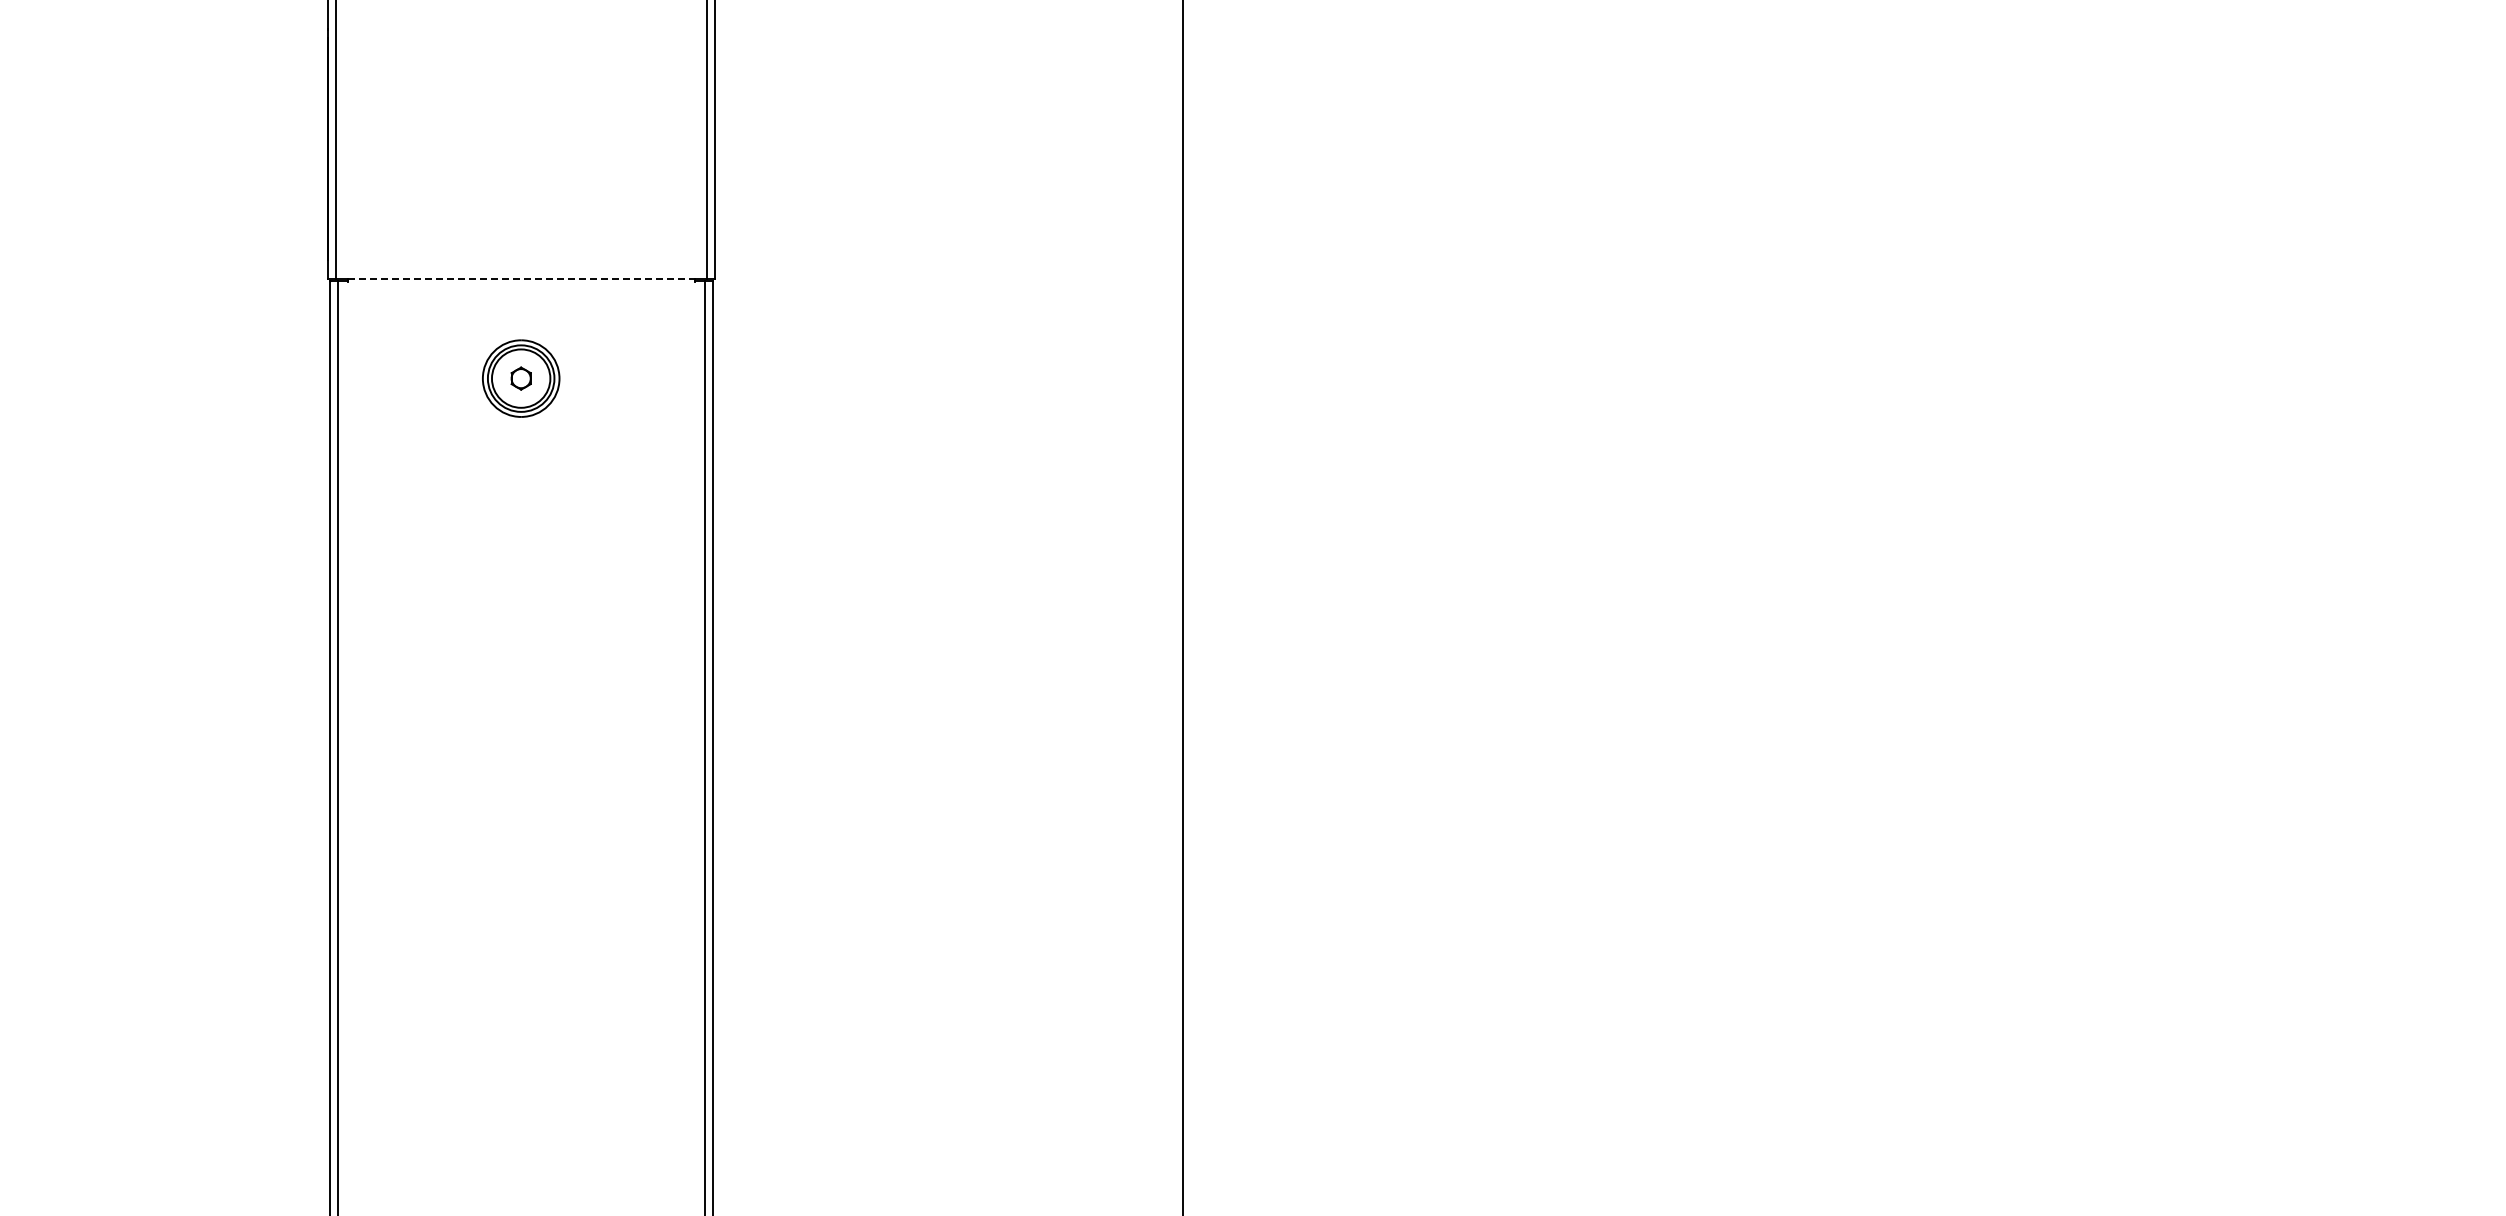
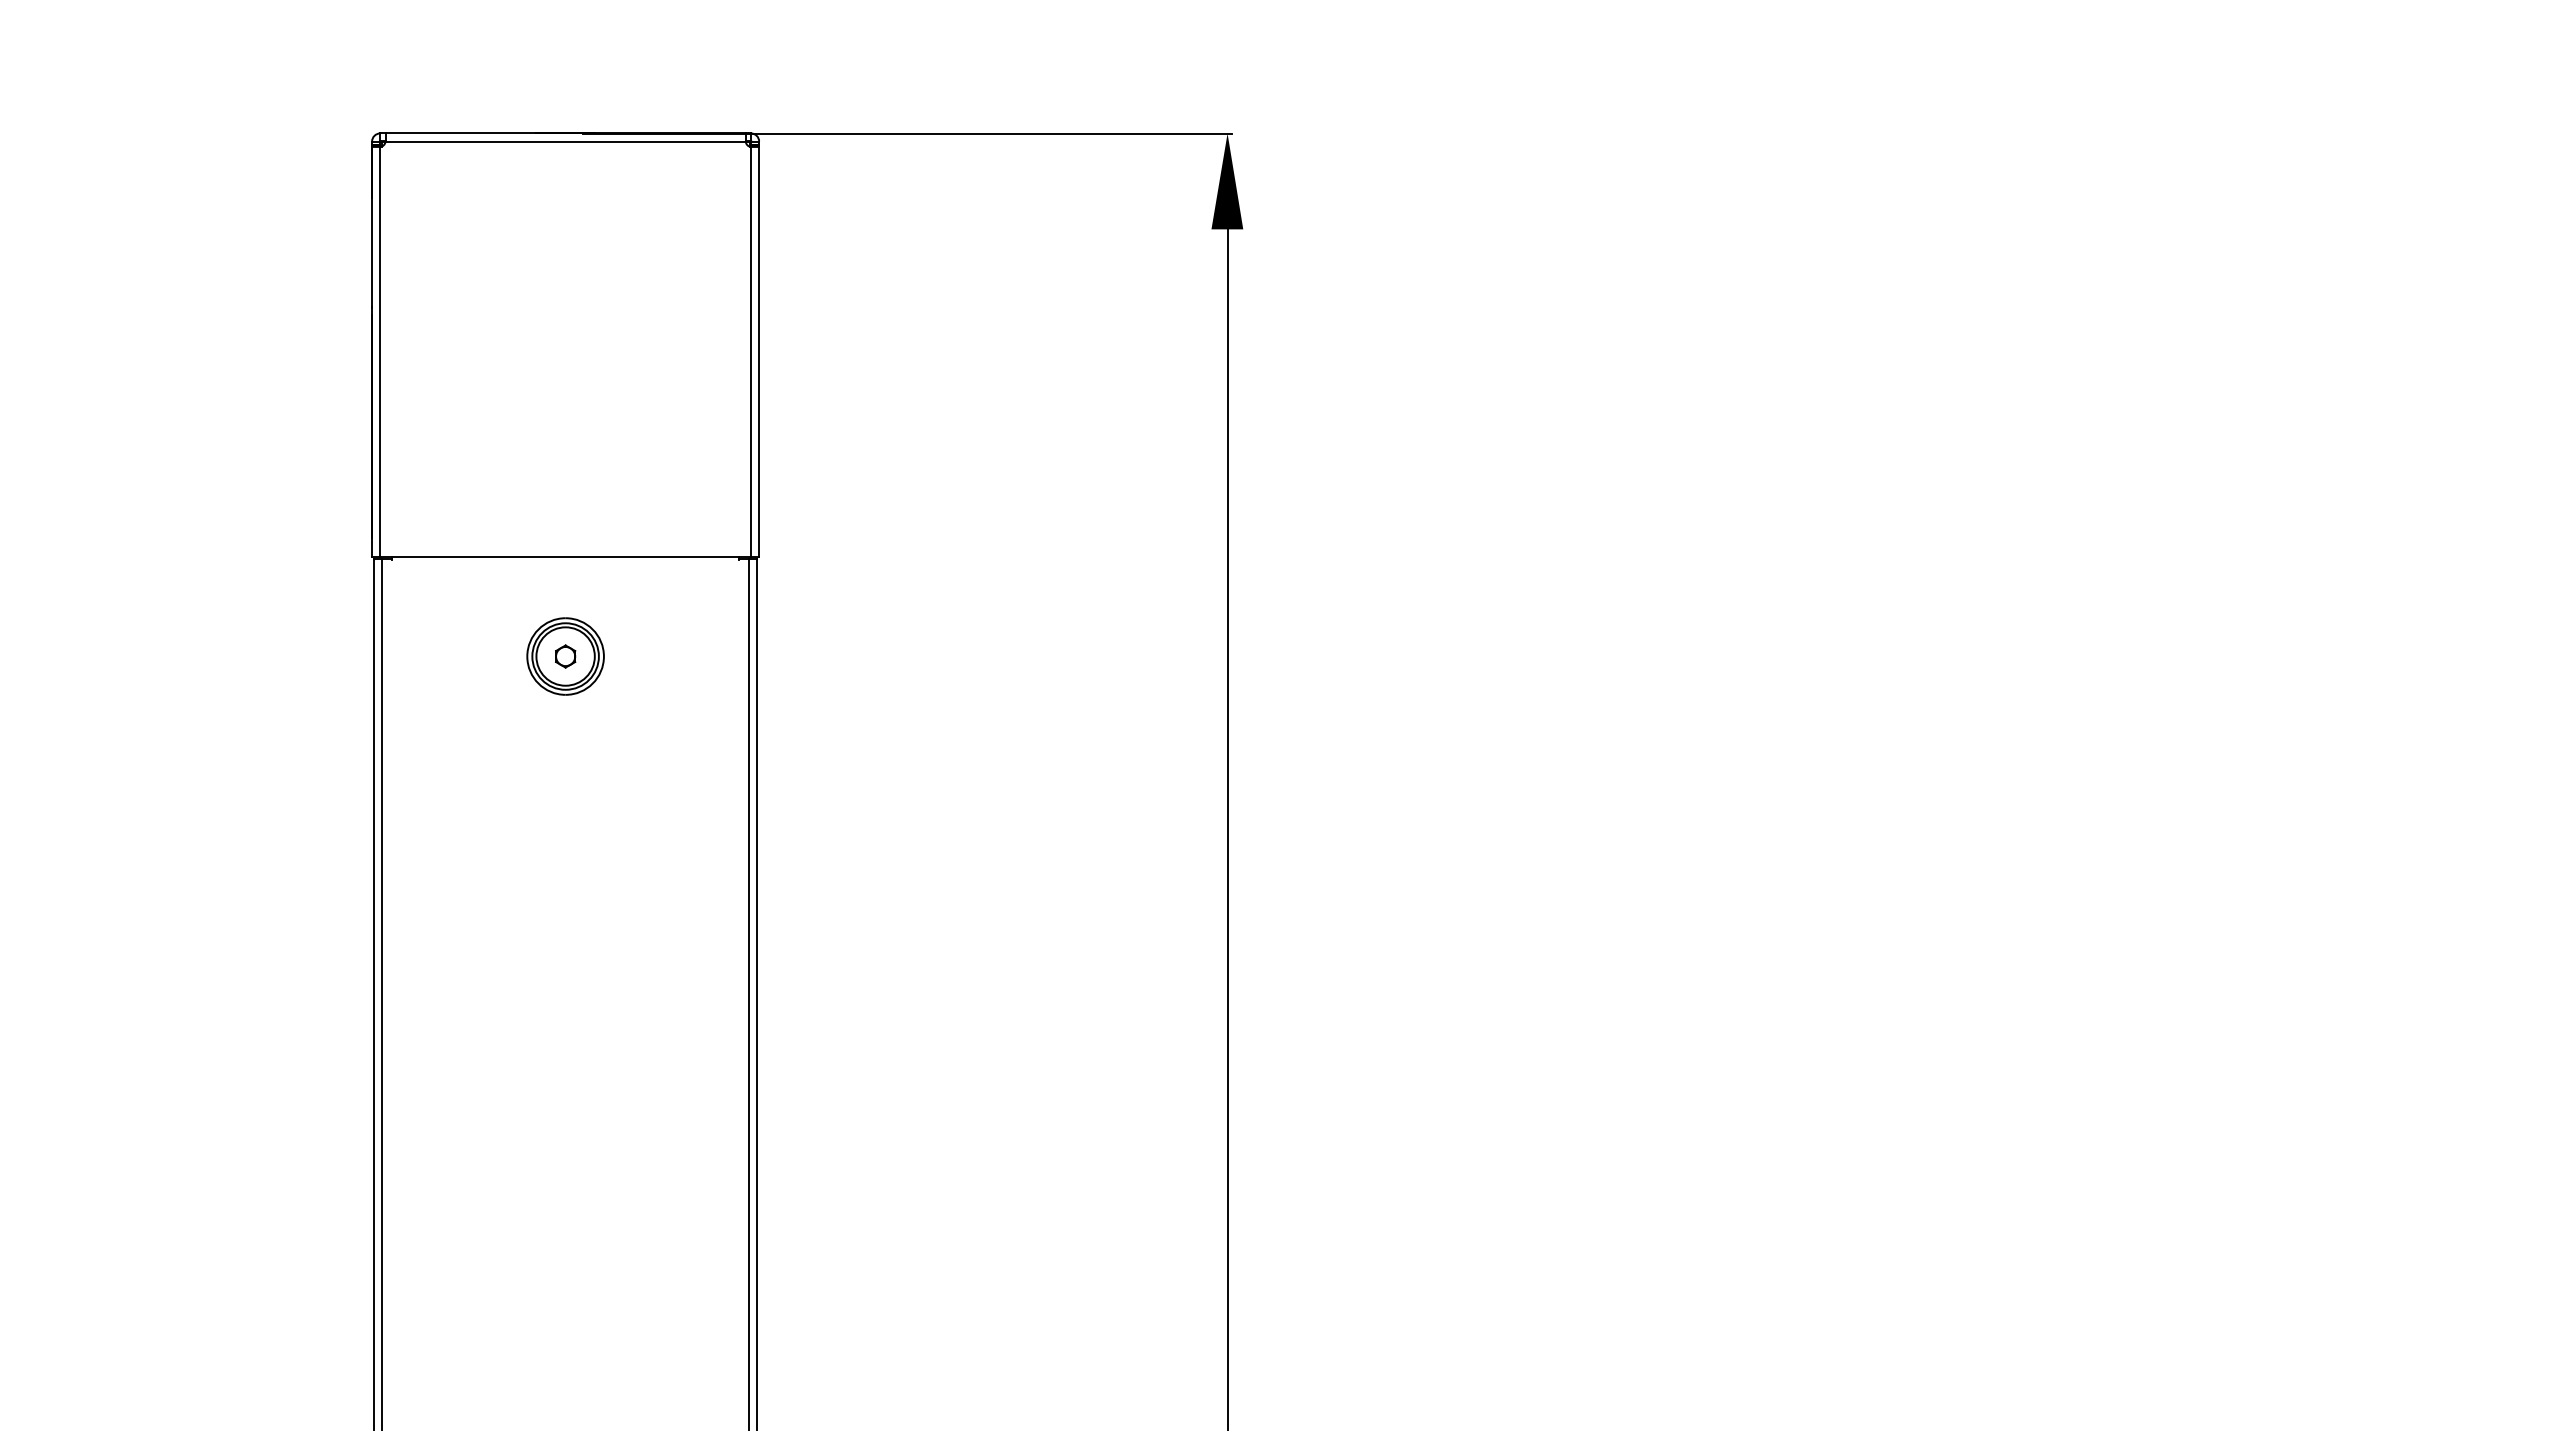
line: (522, 278) -> (566, 556), dashed -> solid

